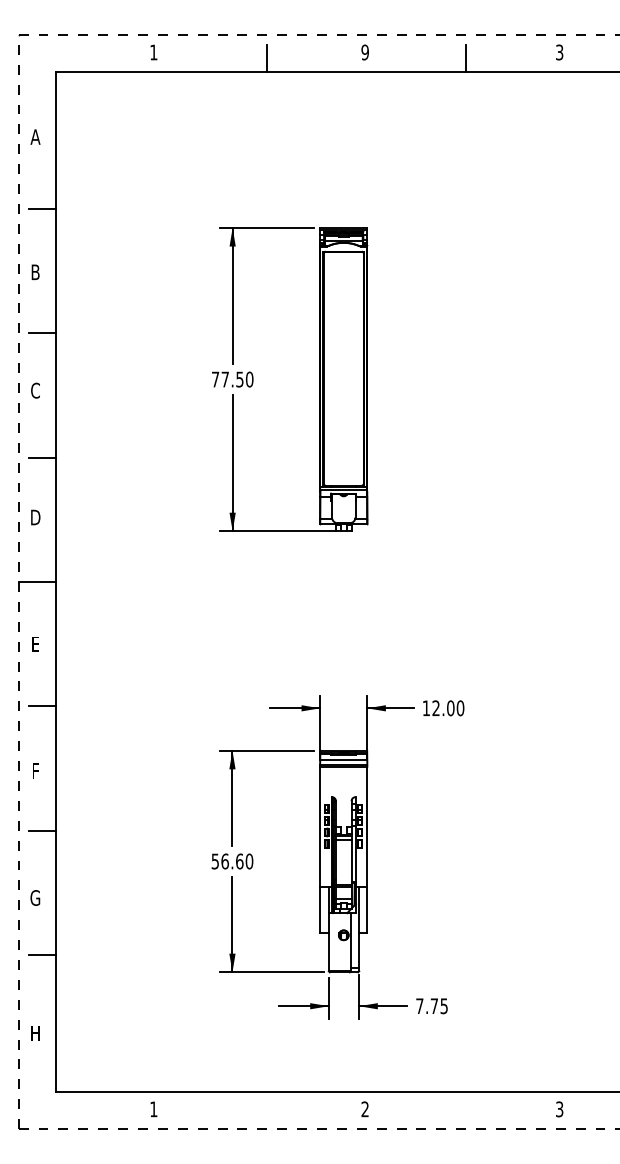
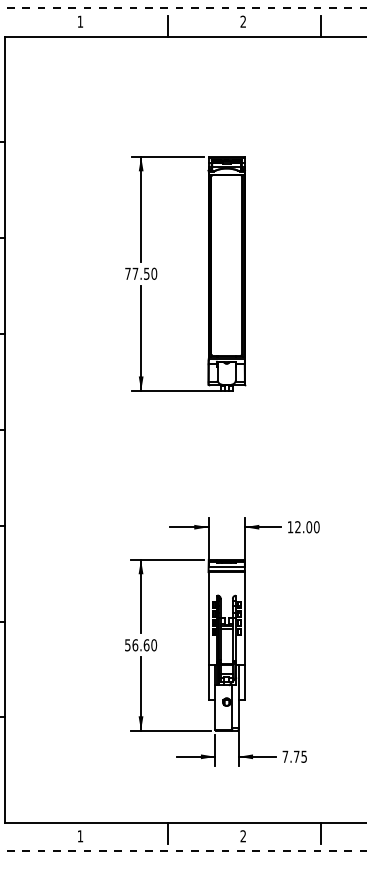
text: (364, 52) -> (242, 21), 9 -> 2
line: (267, 1105) -> (168, 833), added
line: (466, 1105) -> (321, 833), added

